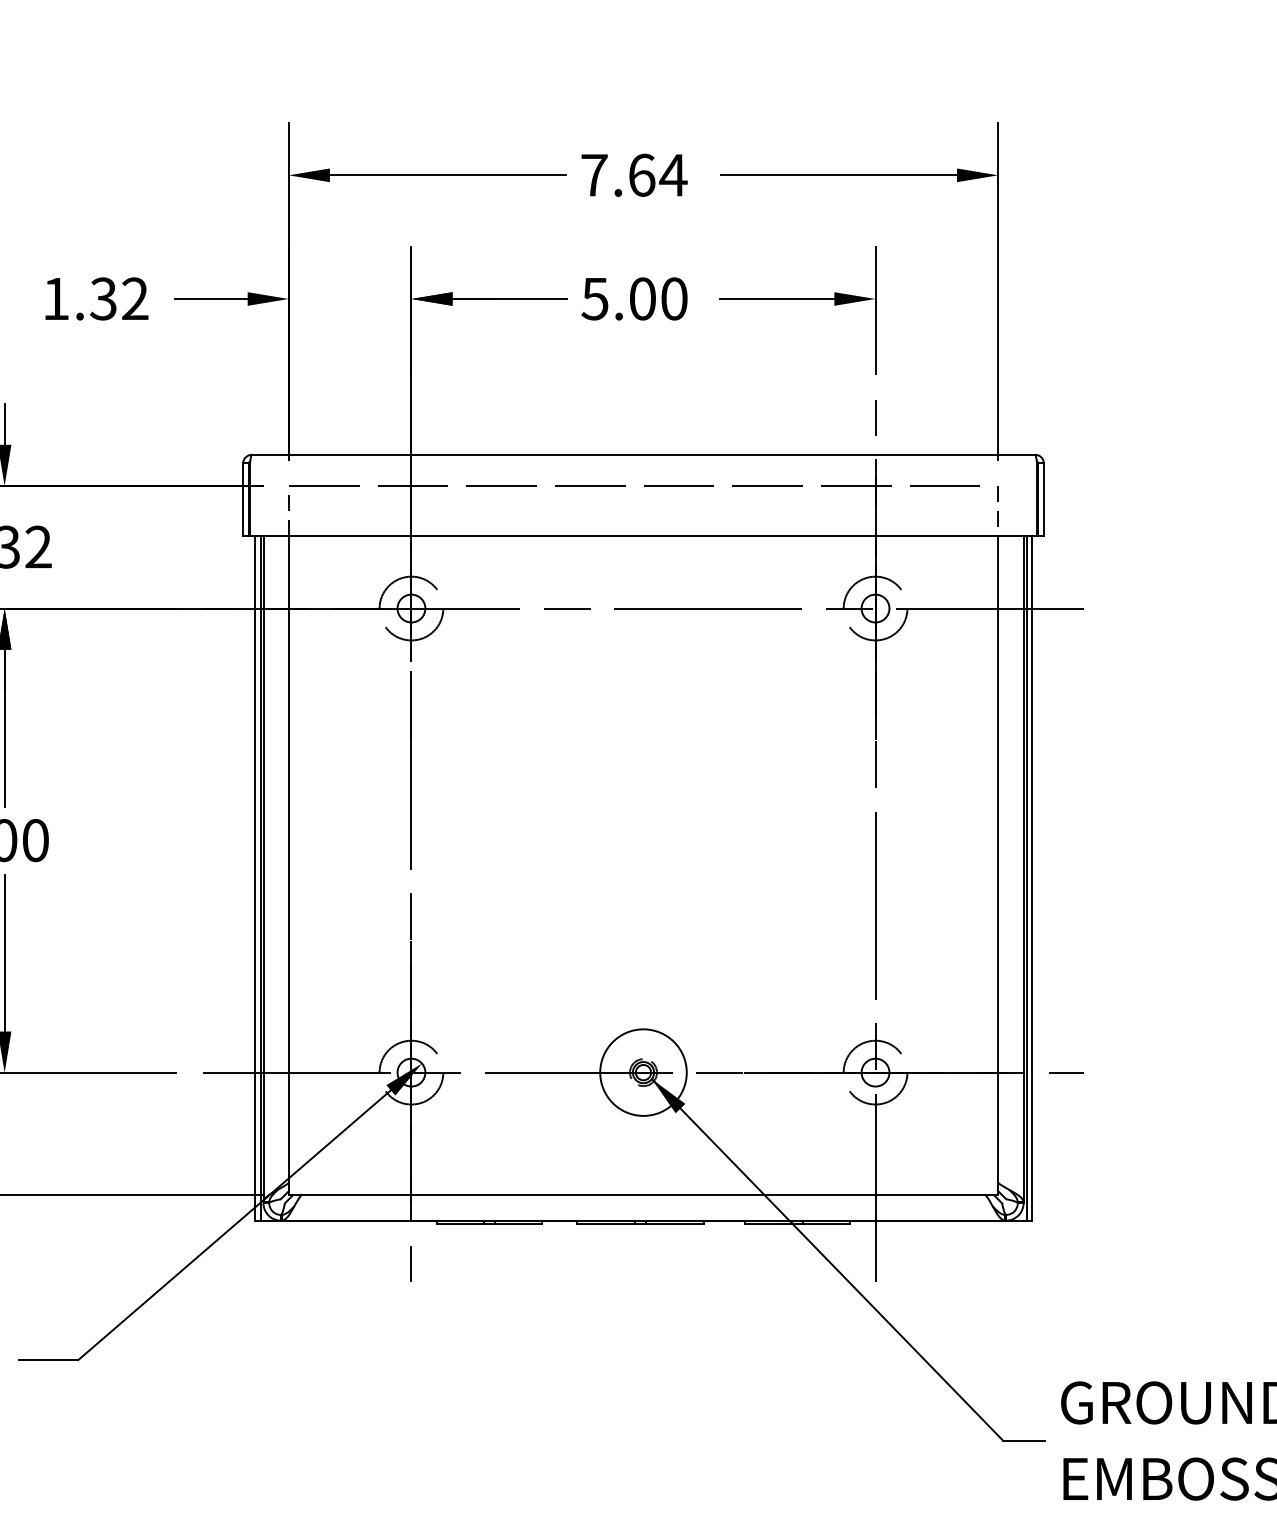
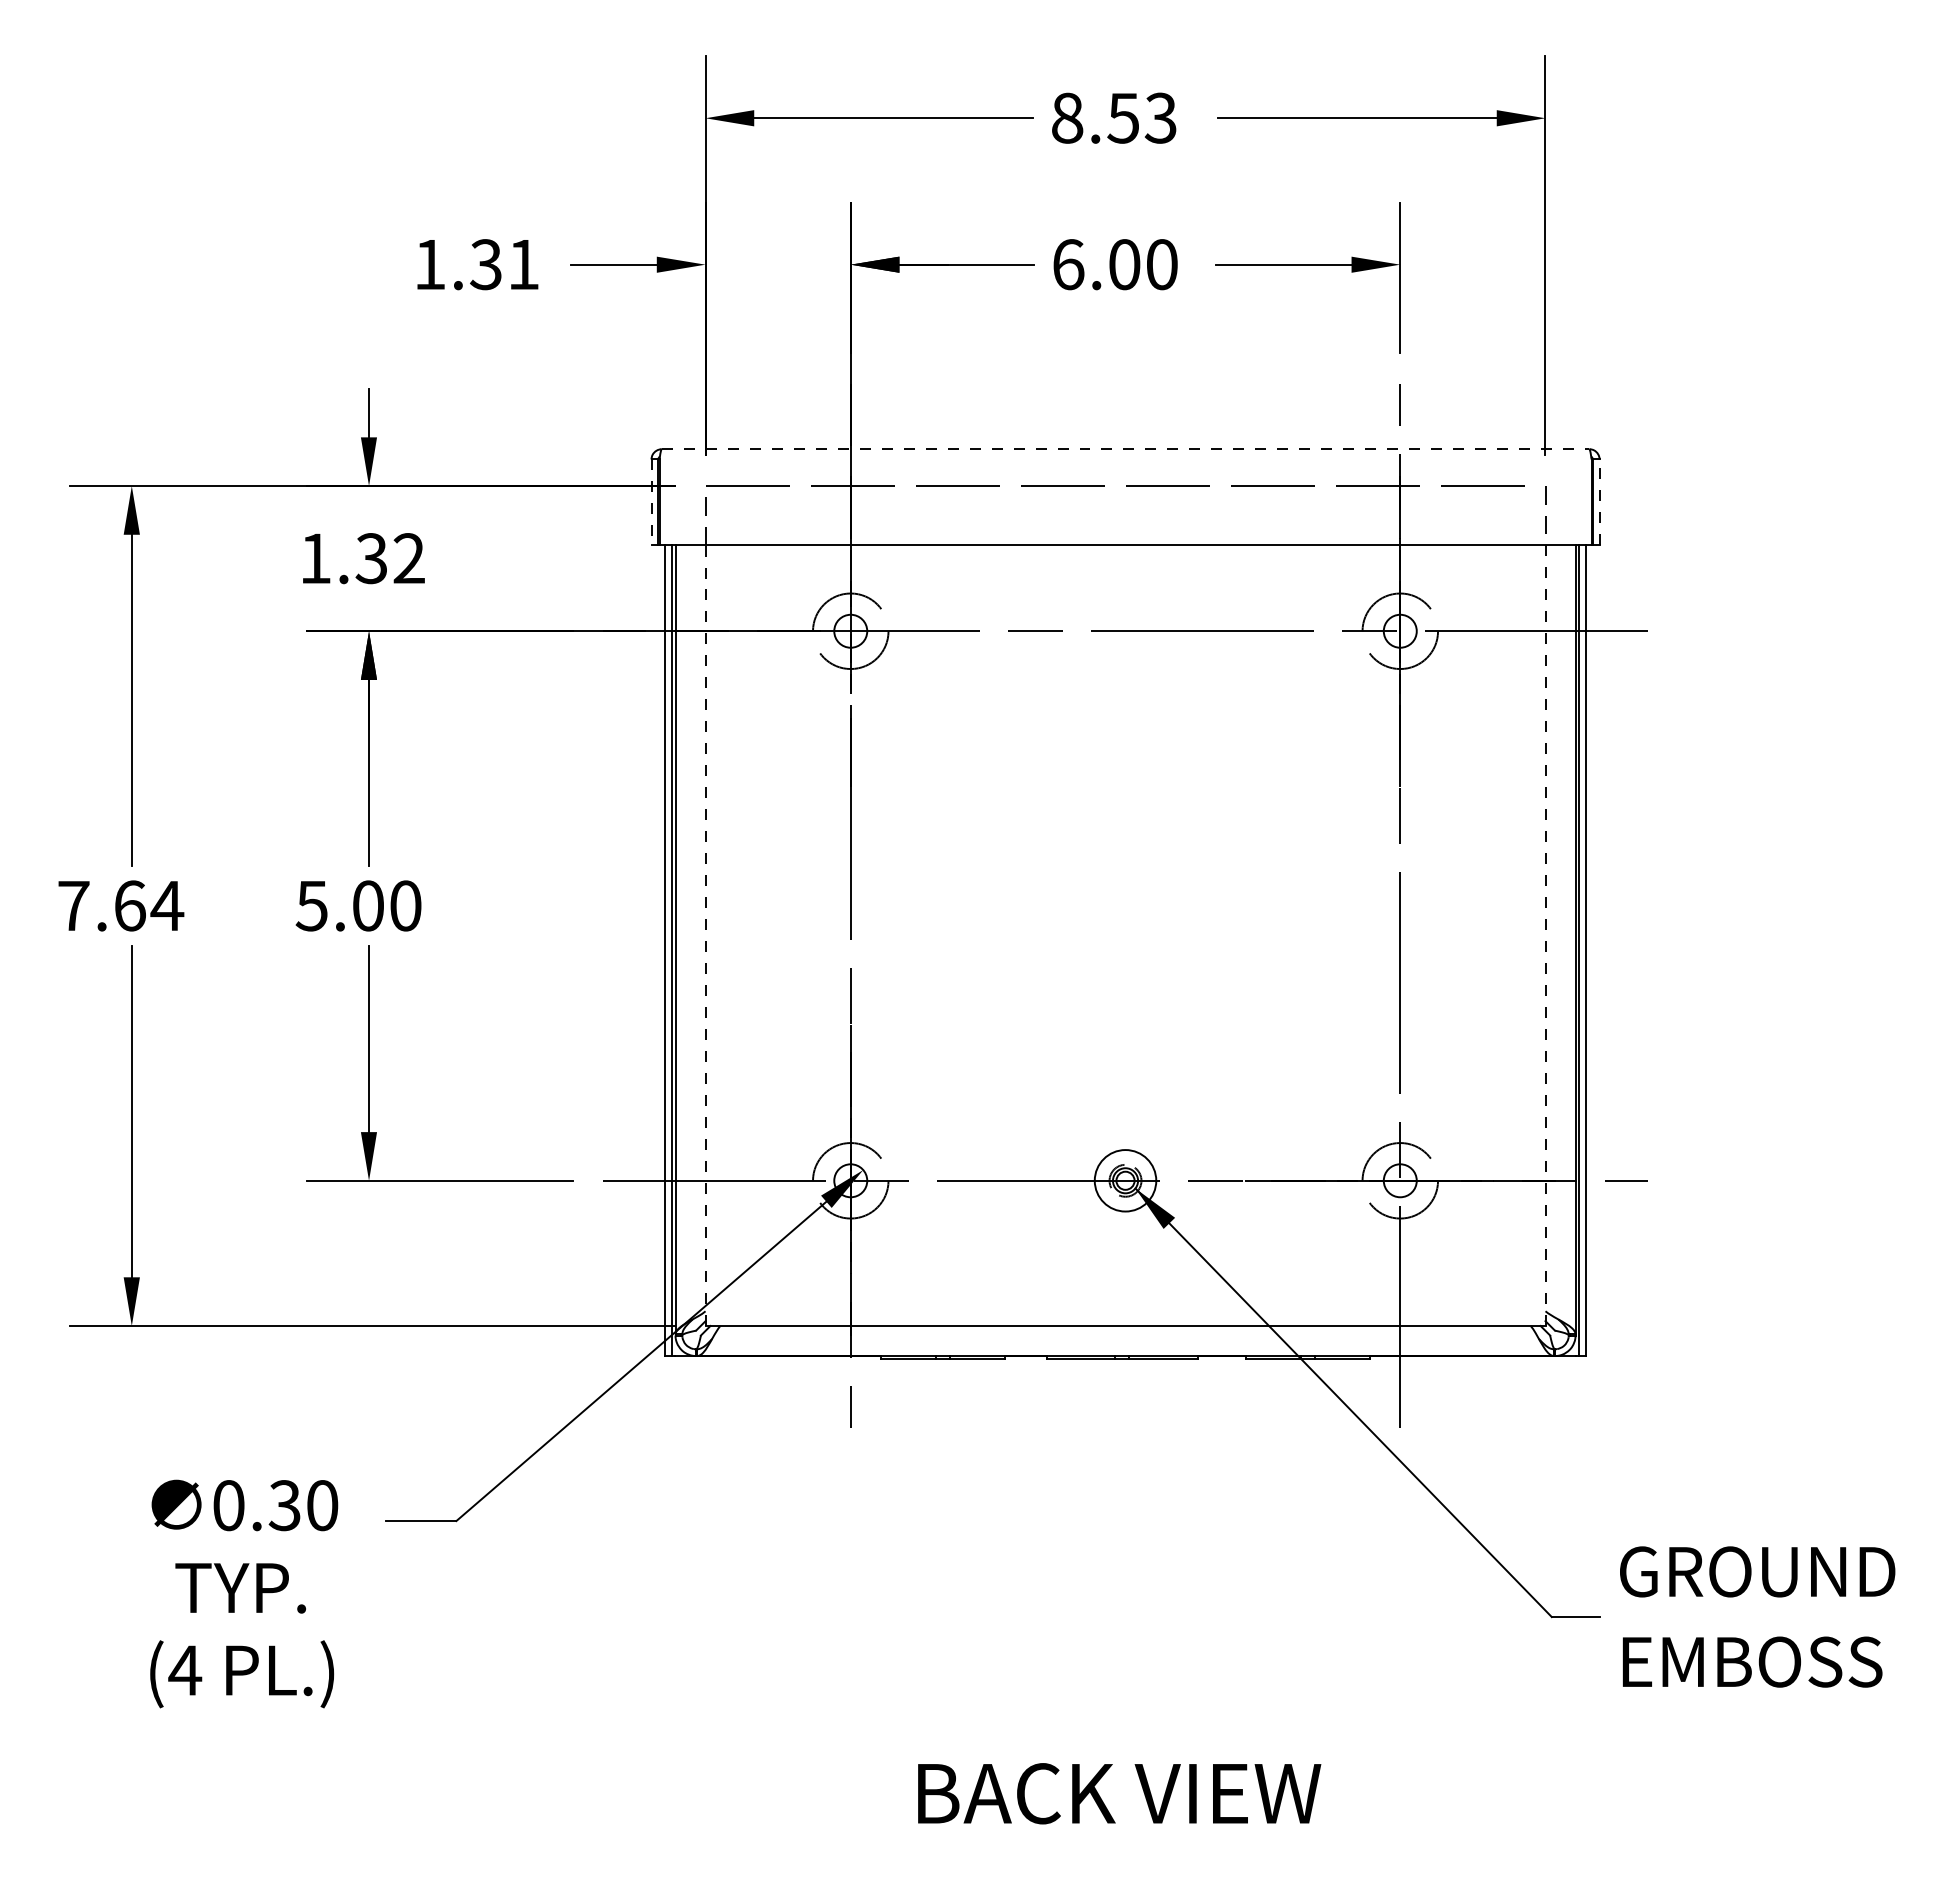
text: (634, 174) -> (1114, 117), 7.64 -> 8.53
text: (135, 298) -> (523, 264), 1.32 -> 1.31
text: (595, 298) -> (1068, 264), 5.00 -> 6.00
line: (643, 455) -> (1125, 449), solid -> dashed
line: (243, 499) -> (651, 502), solid -> dashed
line: (1043, 499) -> (1599, 502), solid -> dashed
line: (288, 865) -> (705, 935), solid -> dashed
line: (998, 866) -> (1545, 936), solid -> dashed
circle: (643, 1072) -> (1125, 1180), size x0.6

